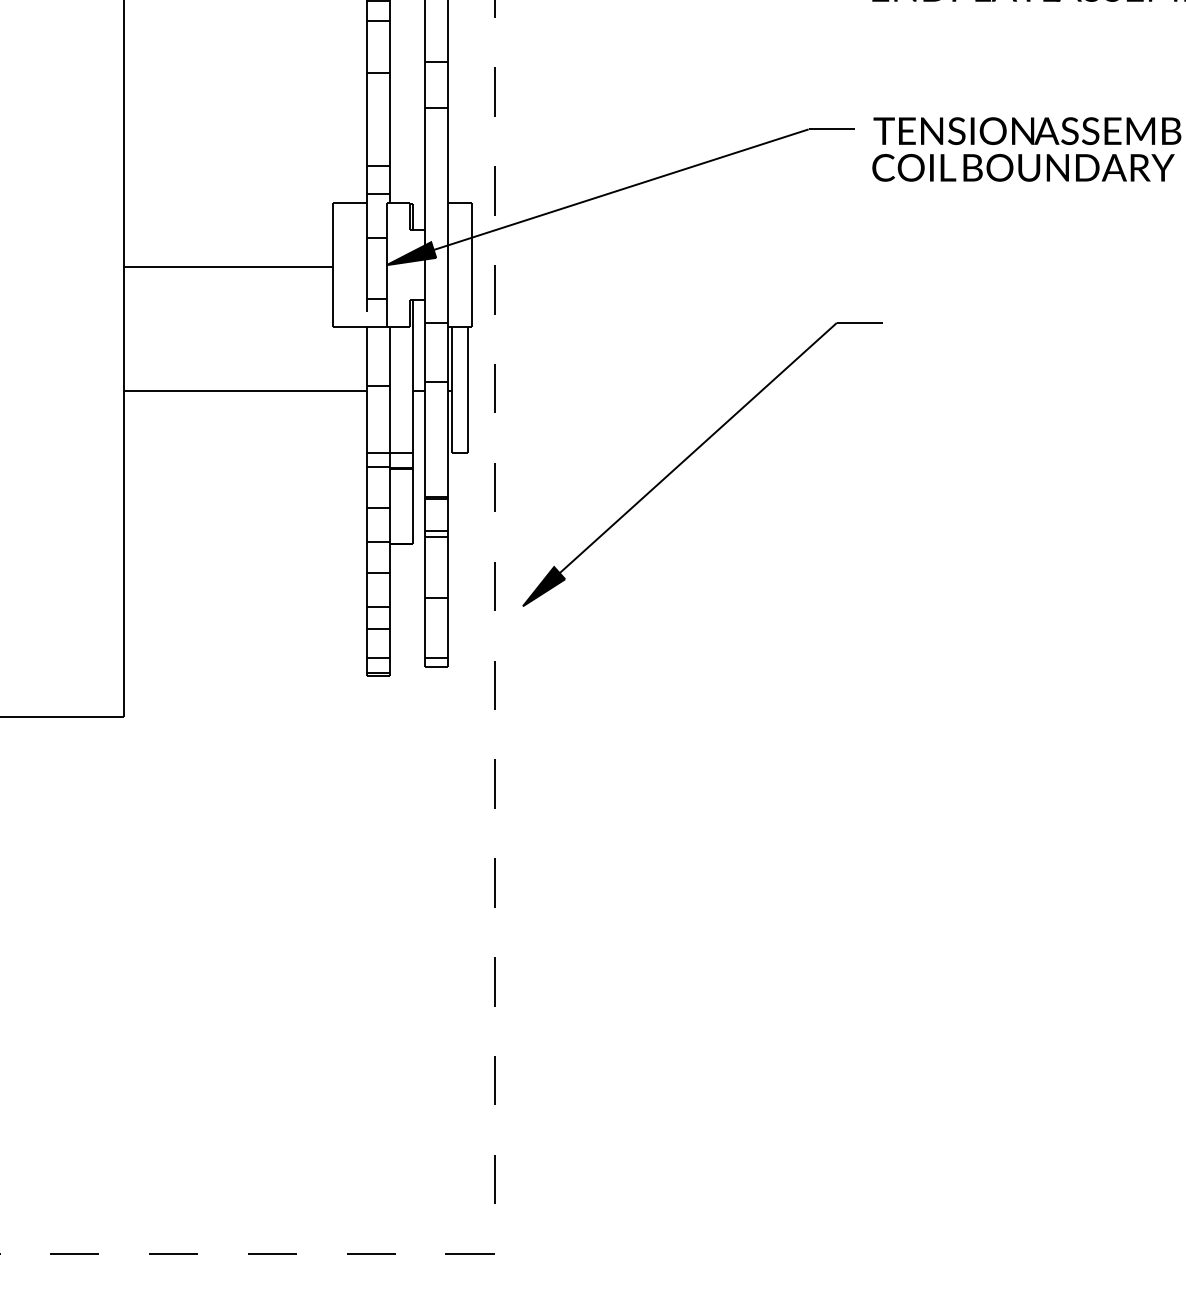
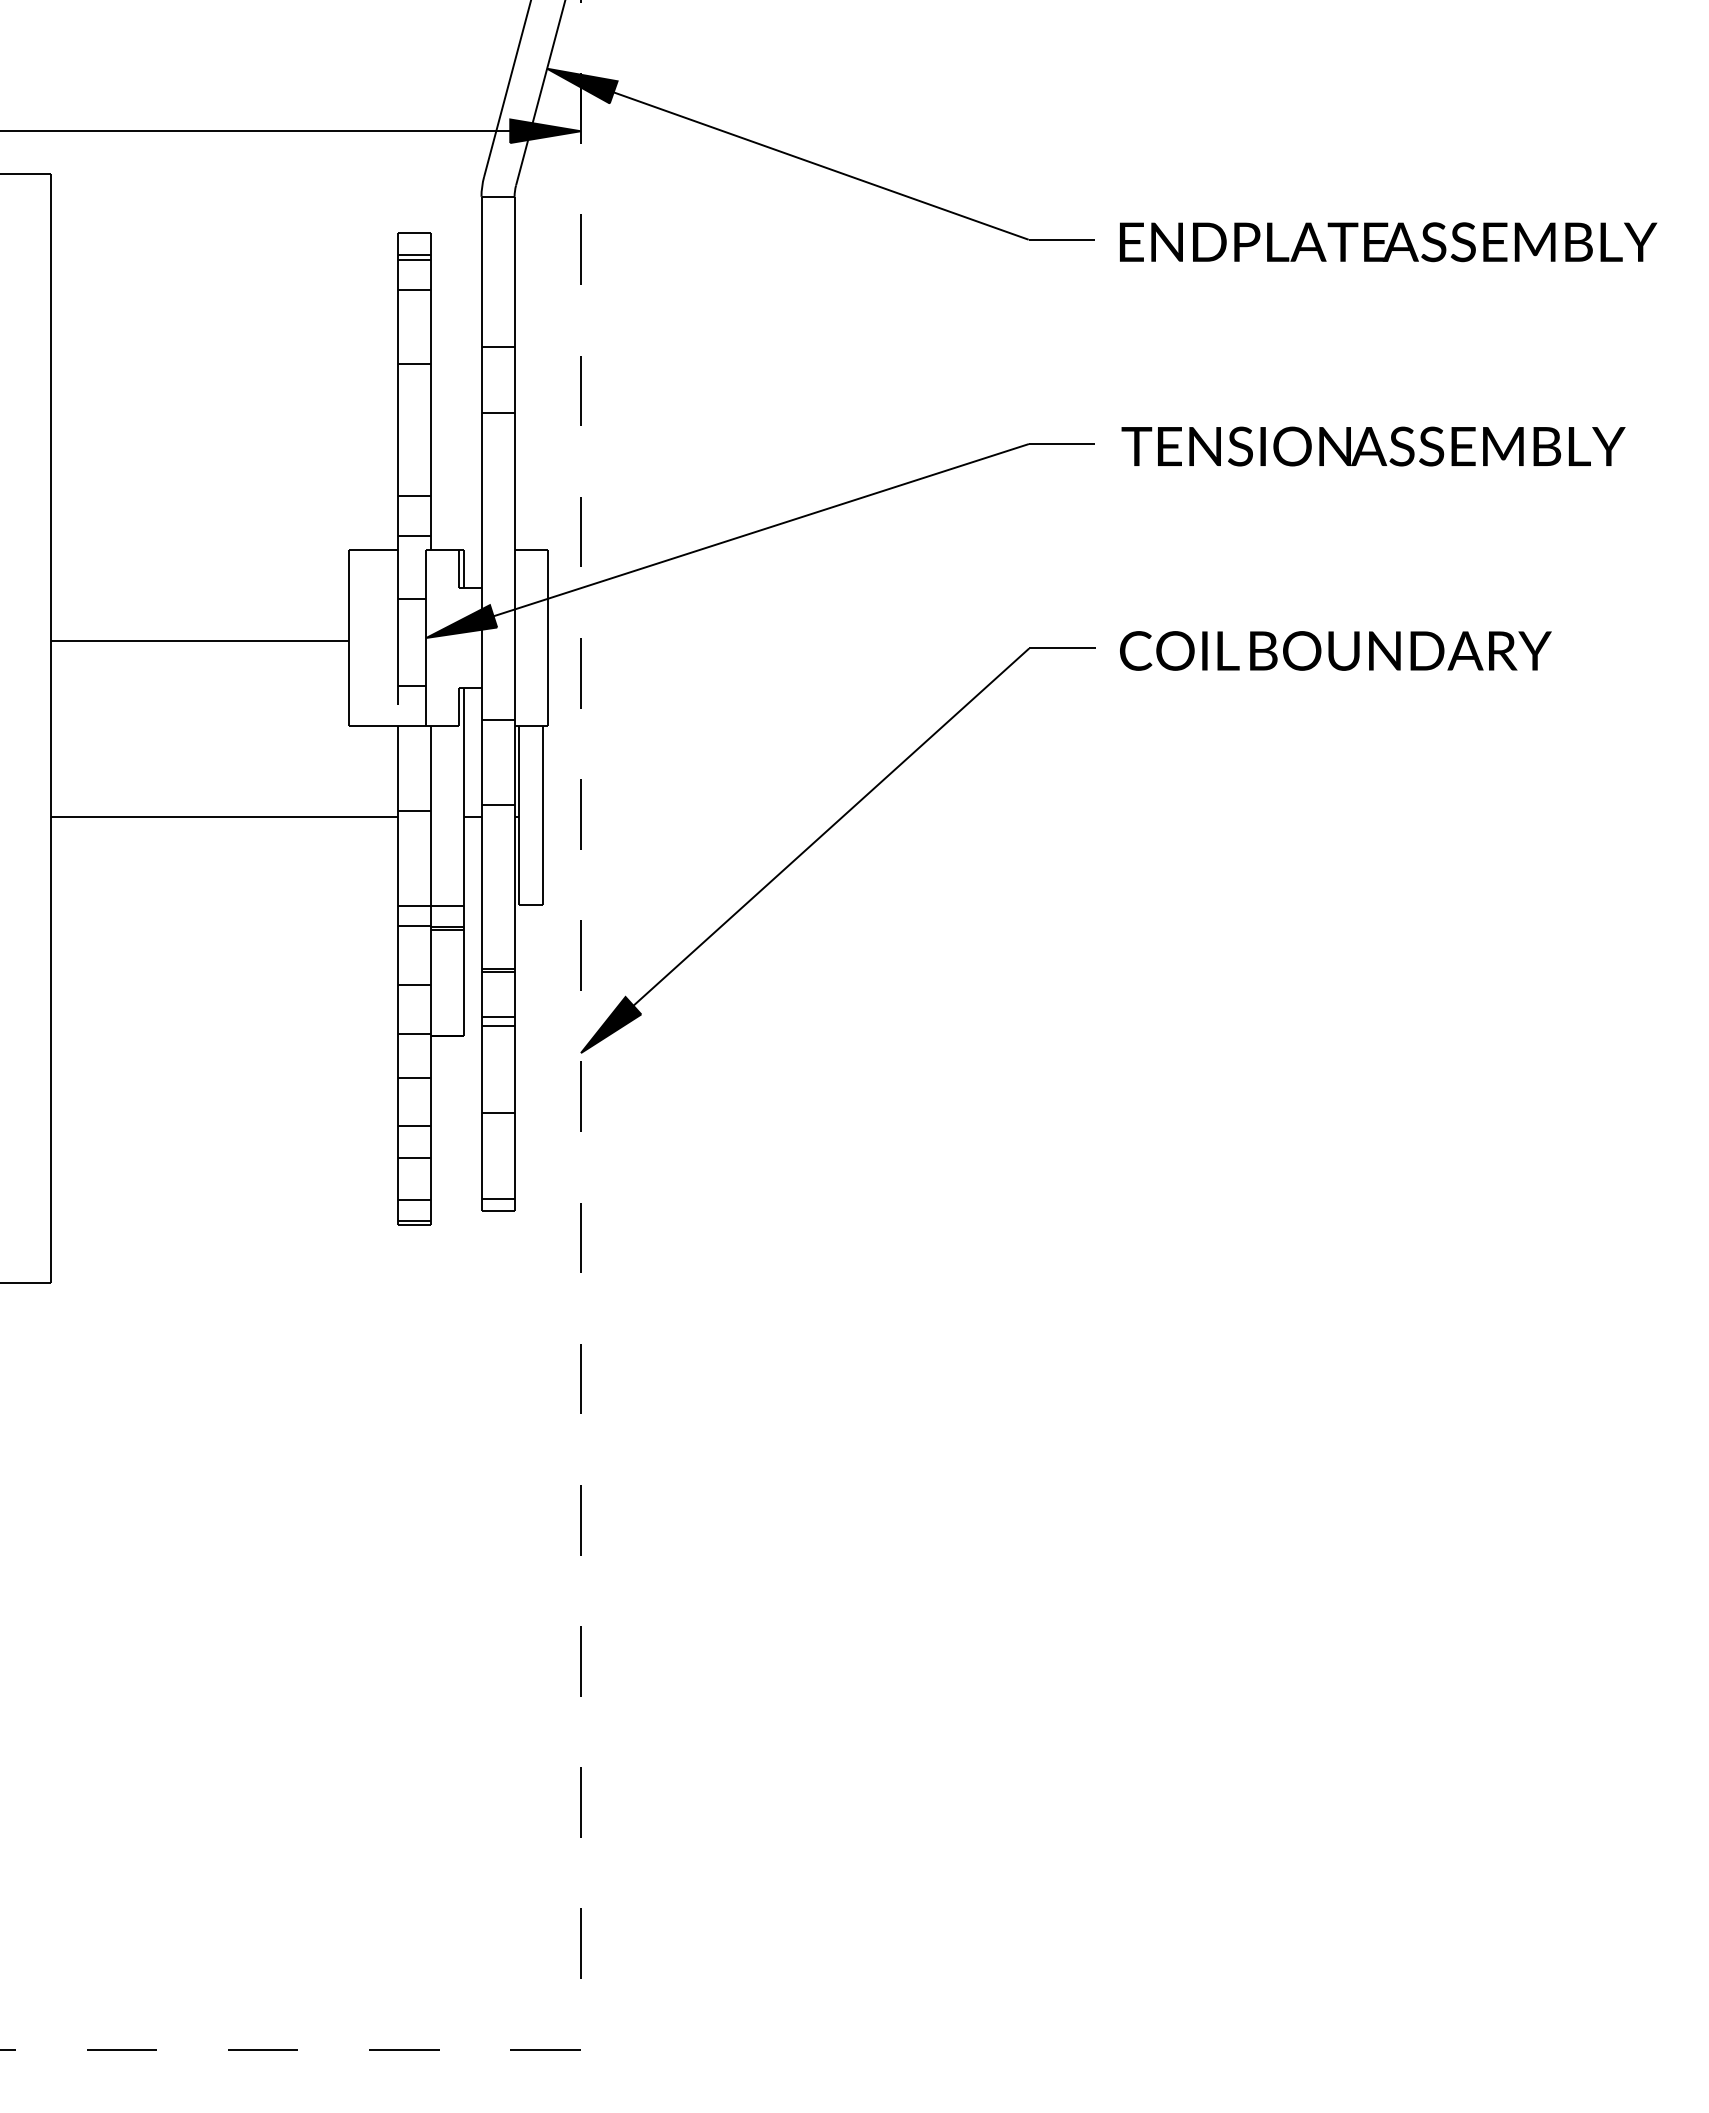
text: (1023, 167) -> (1335, 650), moved
part: (692, 453) -> (823, 835), moved

